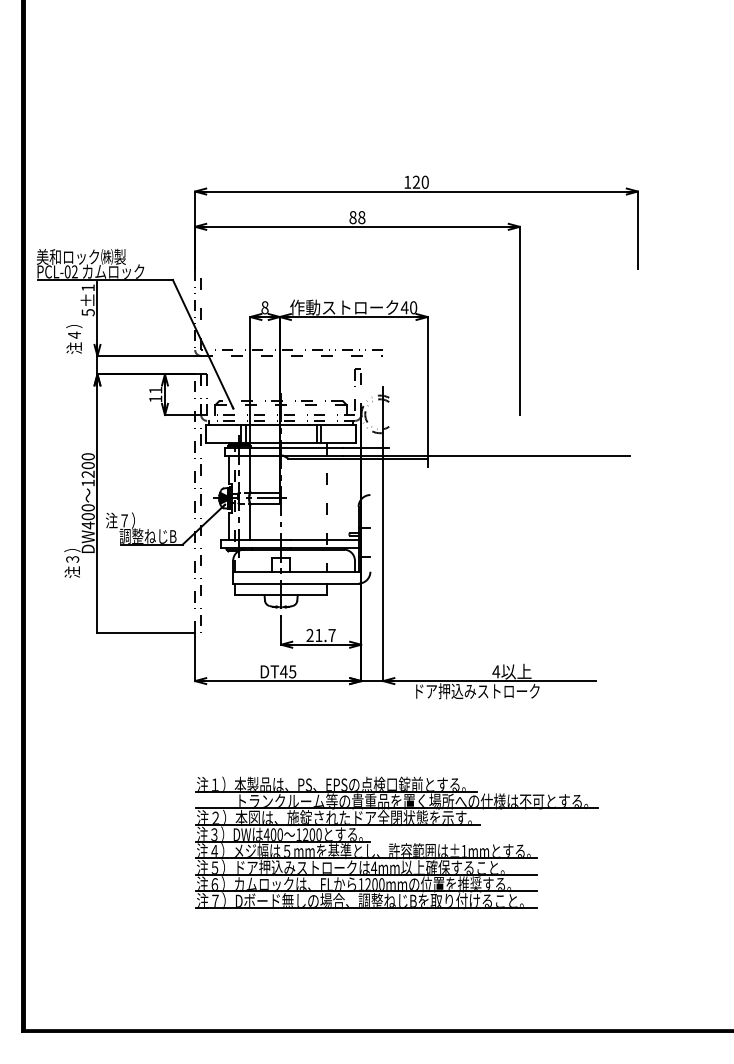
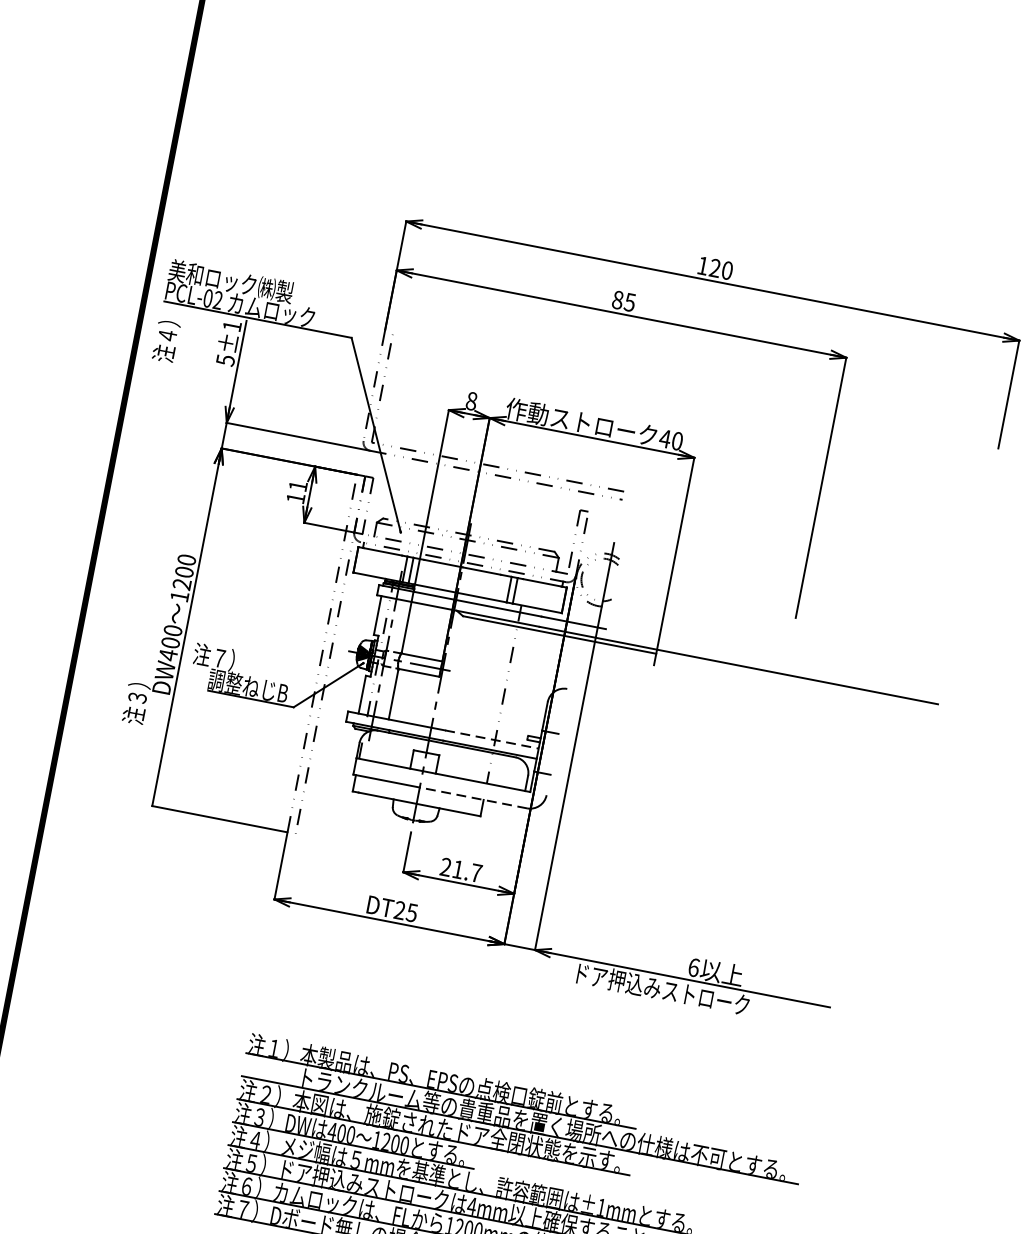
text: (361, 217) -> (629, 302), 88 -> 85
text: (74, 339) -> (166, 341), moved
line: (324, 540) -> (491, 739), solid -> dashed
line: (319, 583) -> (472, 797), solid -> dashed
text: (283, 671) -> (399, 909), DT45 -> DT25
text: (496, 671) -> (694, 967), 4 -> 6

